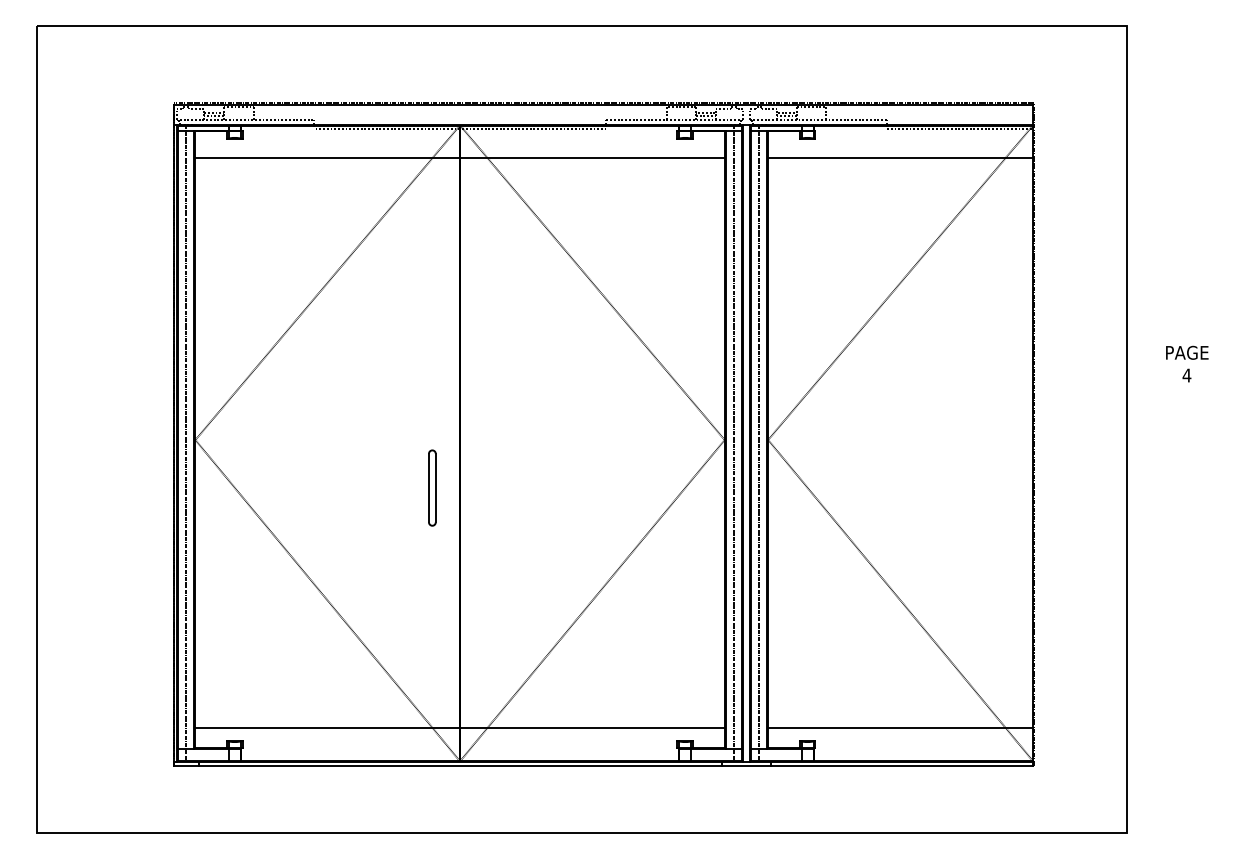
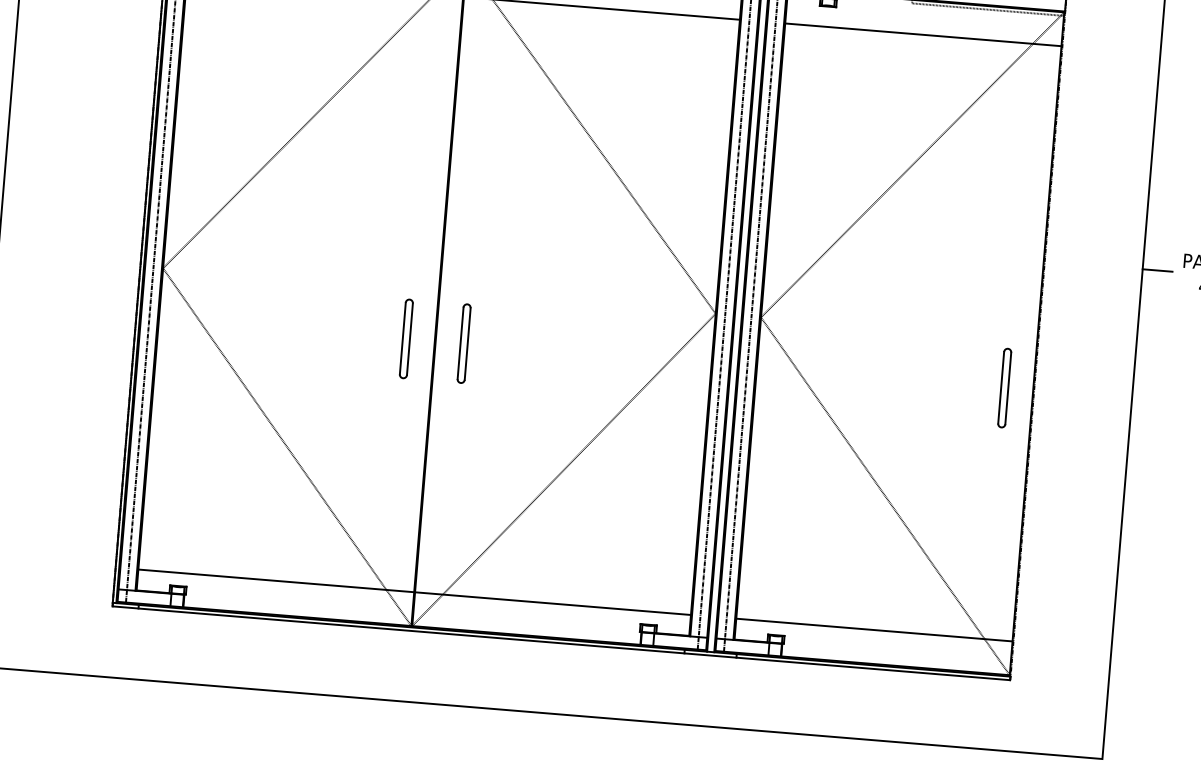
line: (1141, 364) -> (1157, 270), added
part: (487, 487) -> (463, 343), added
part: (1005, 487) -> (1004, 387), added

